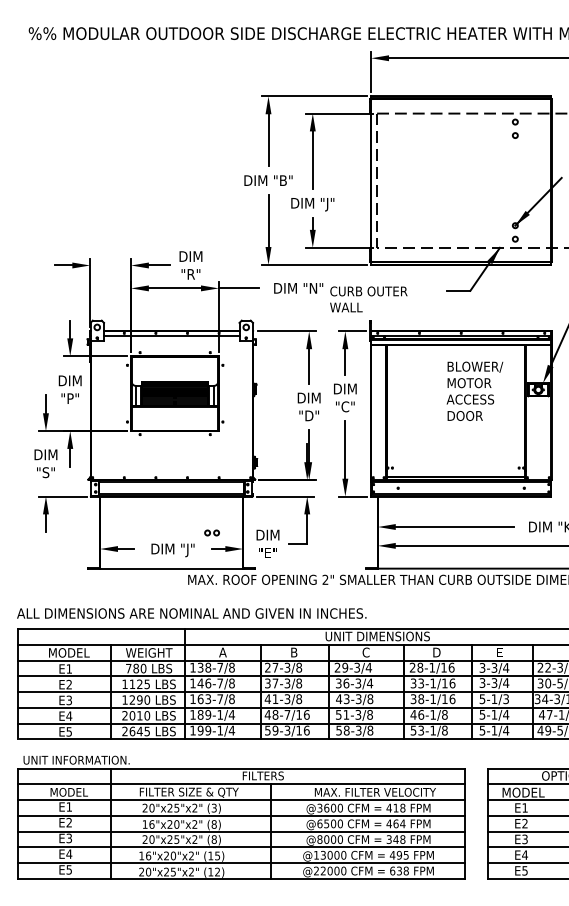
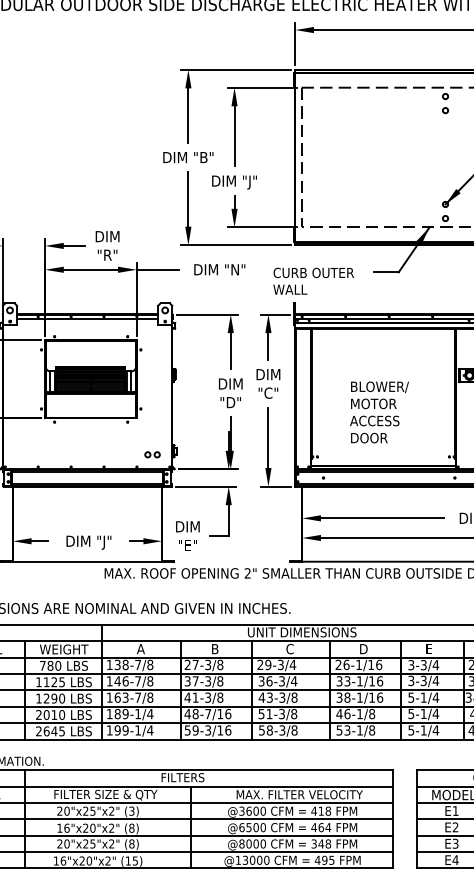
text: (368, 299) -> (313, 281), moved
text: (474, 390) -> (379, 411), moved
part: (211, 532) -> (151, 454), moved
text: (420, 667) -> (346, 664), 28-1/16 -> 26-1/16
text: (506, 699) -> (436, 698), 5-1/3 -> 5-1/4

